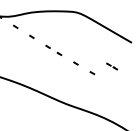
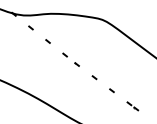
line: (111, 66) -> (132, 106), moved

